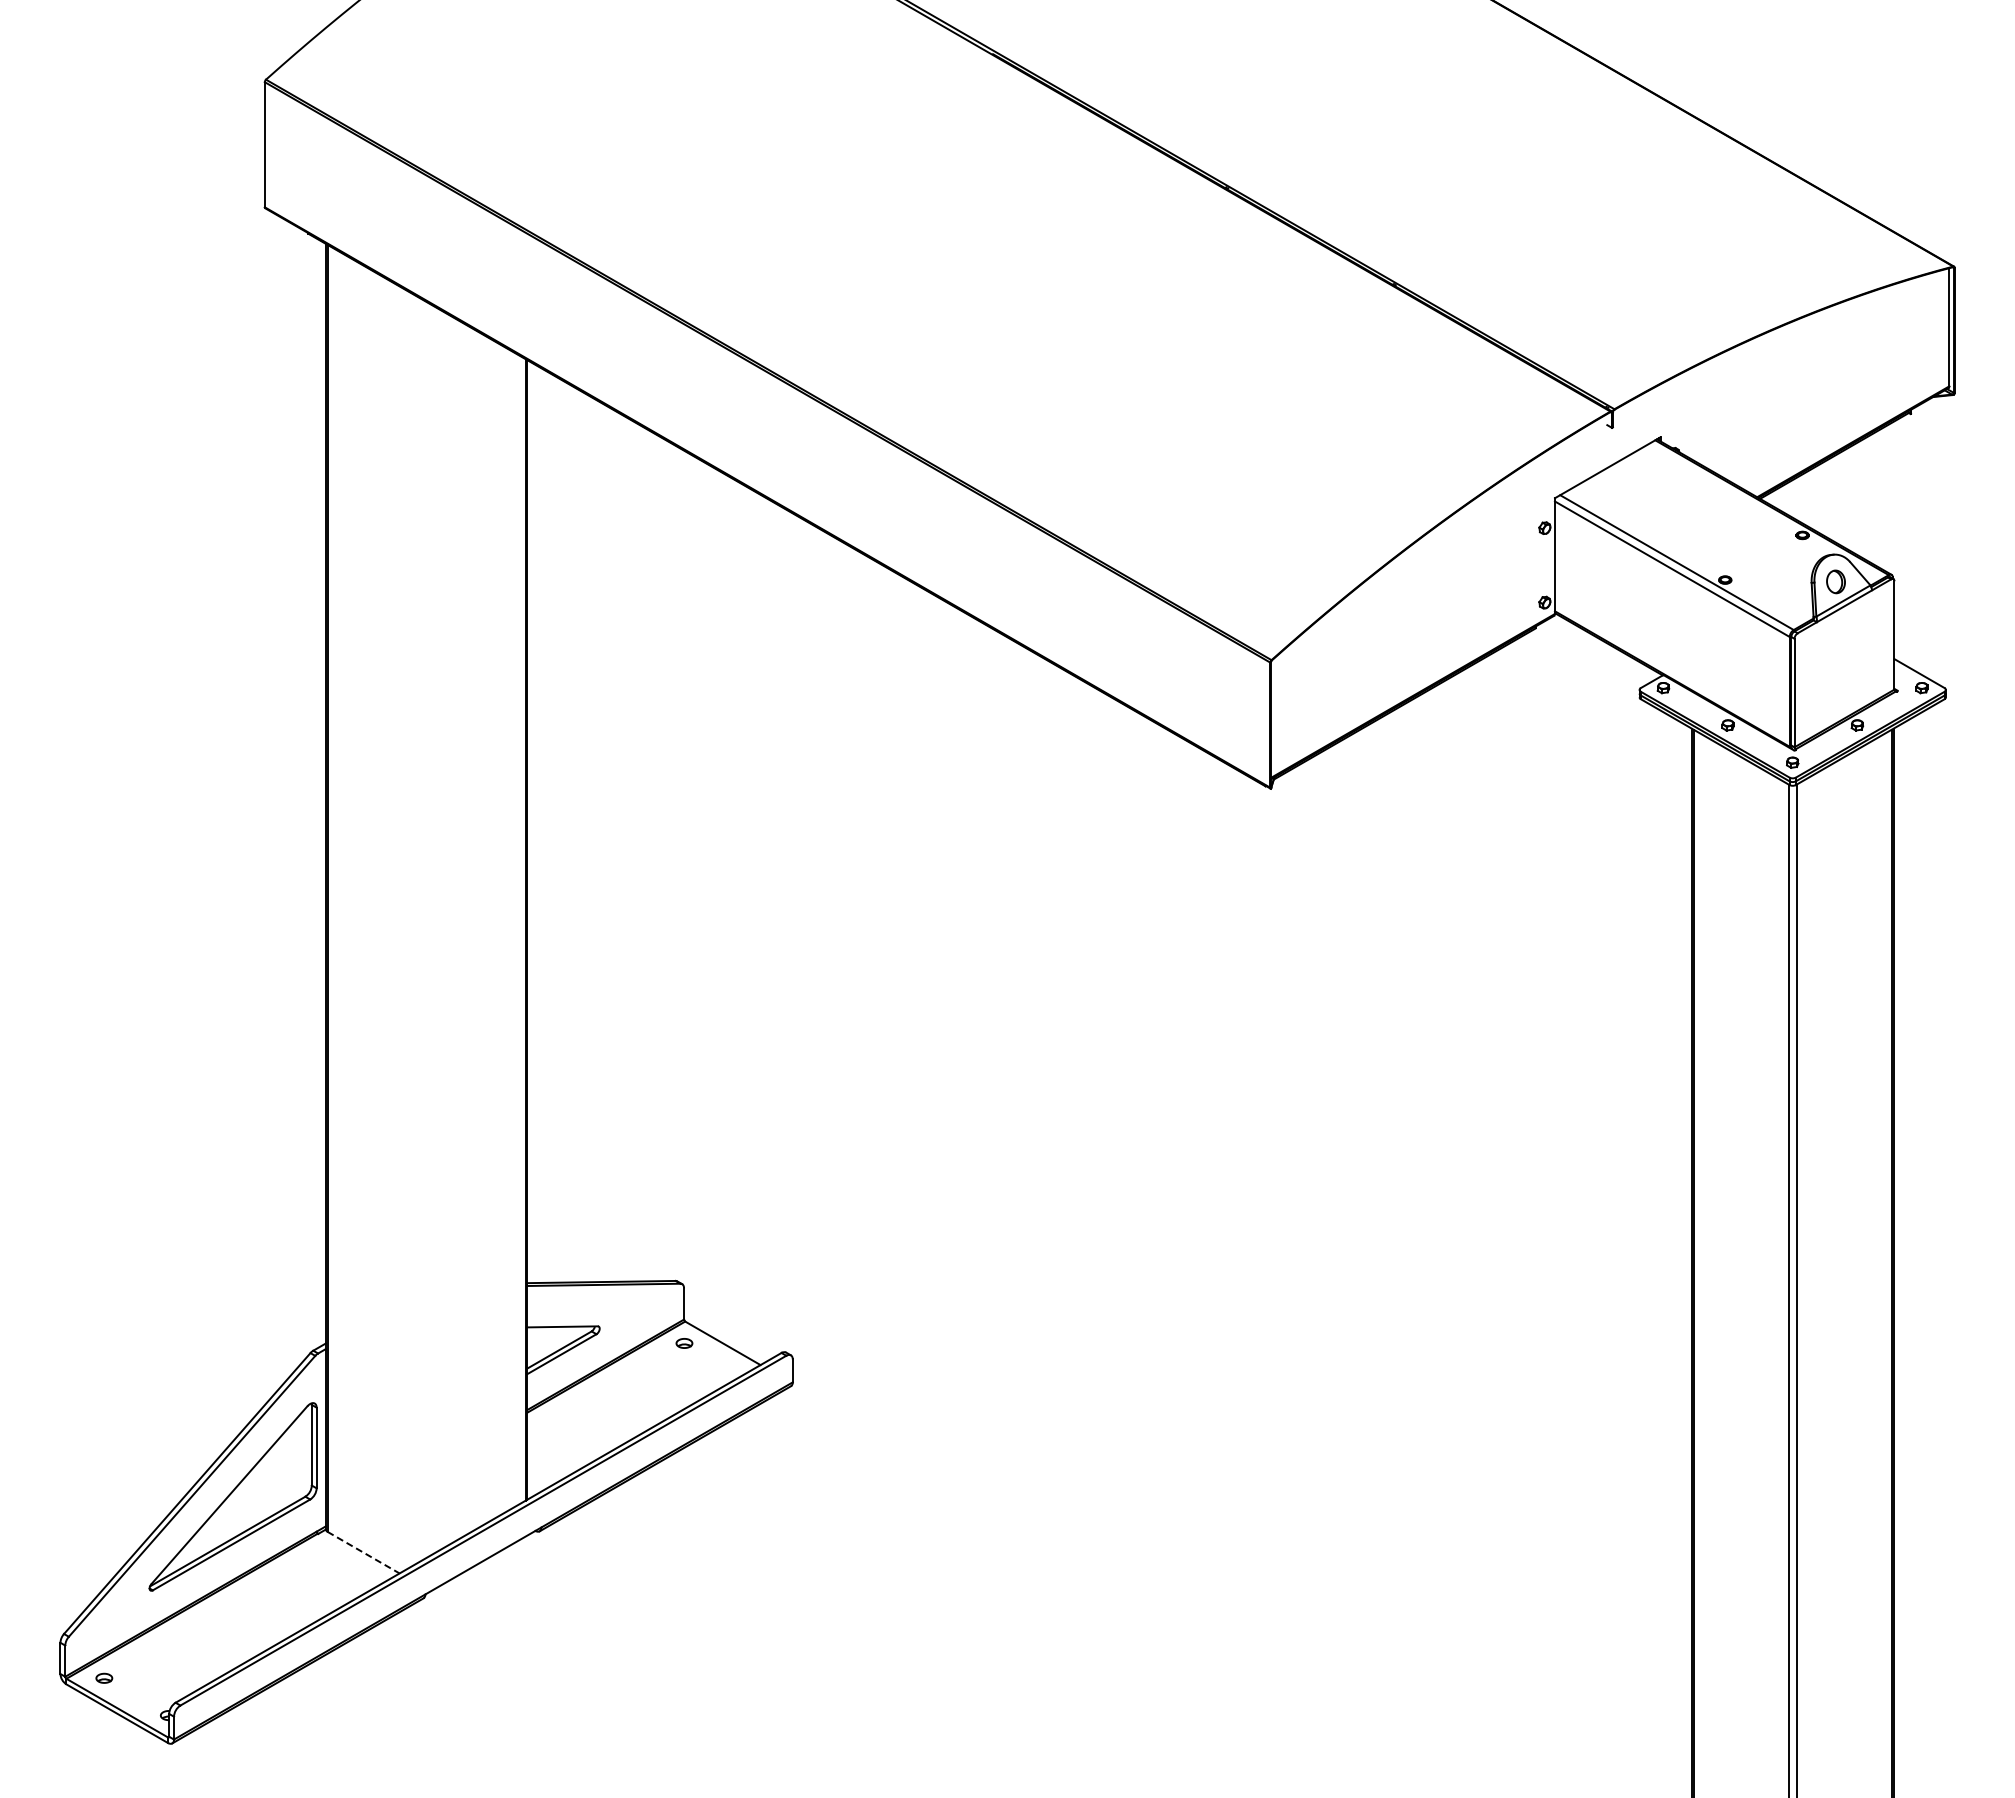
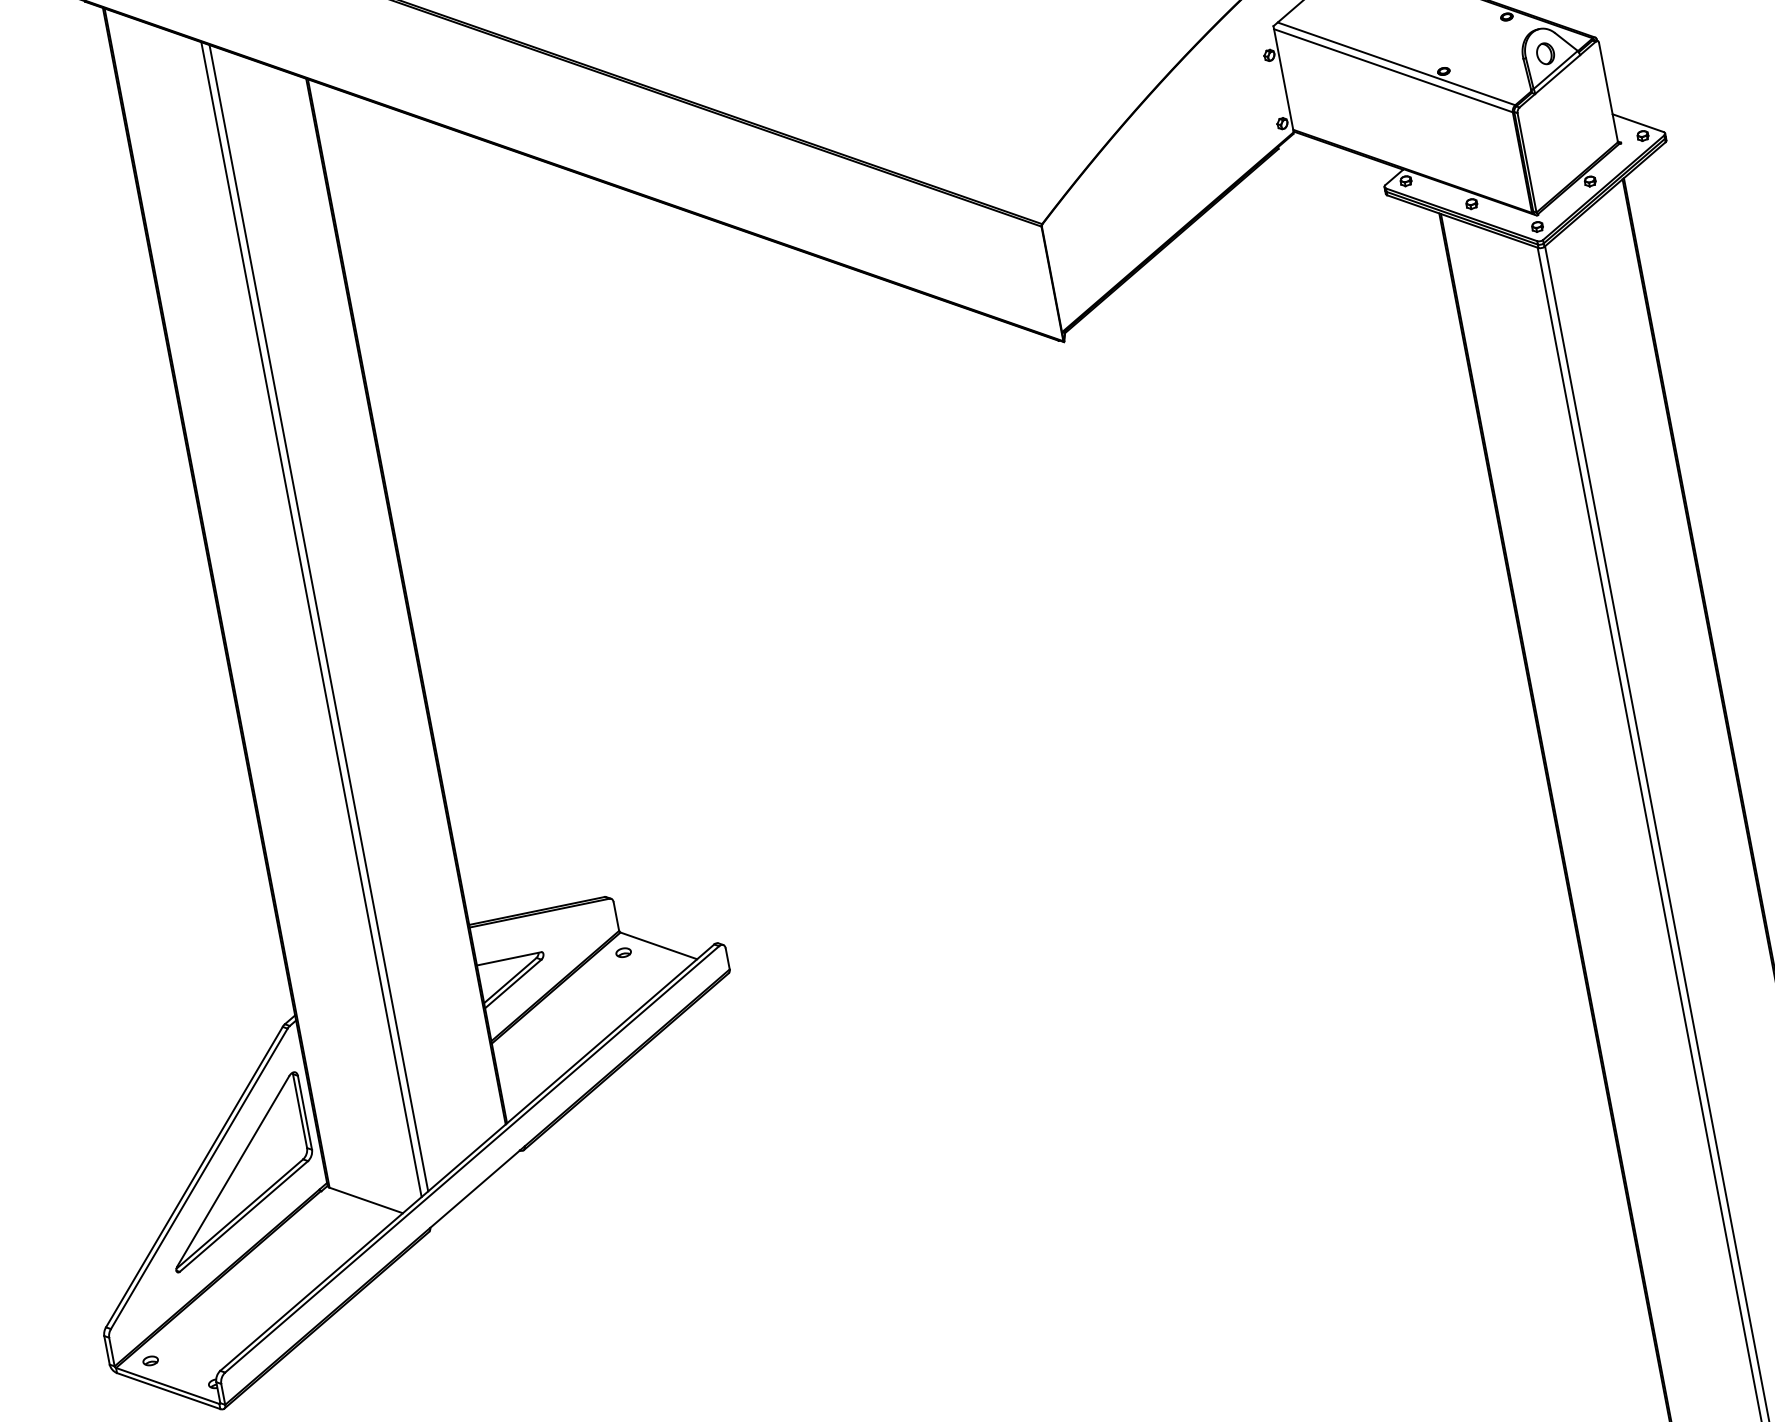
line: (422, 929) -> (311, 619), added
line: (430, 929) -> (318, 617), added
line: (363, 1552) -> (366, 1200), dashed -> solid

